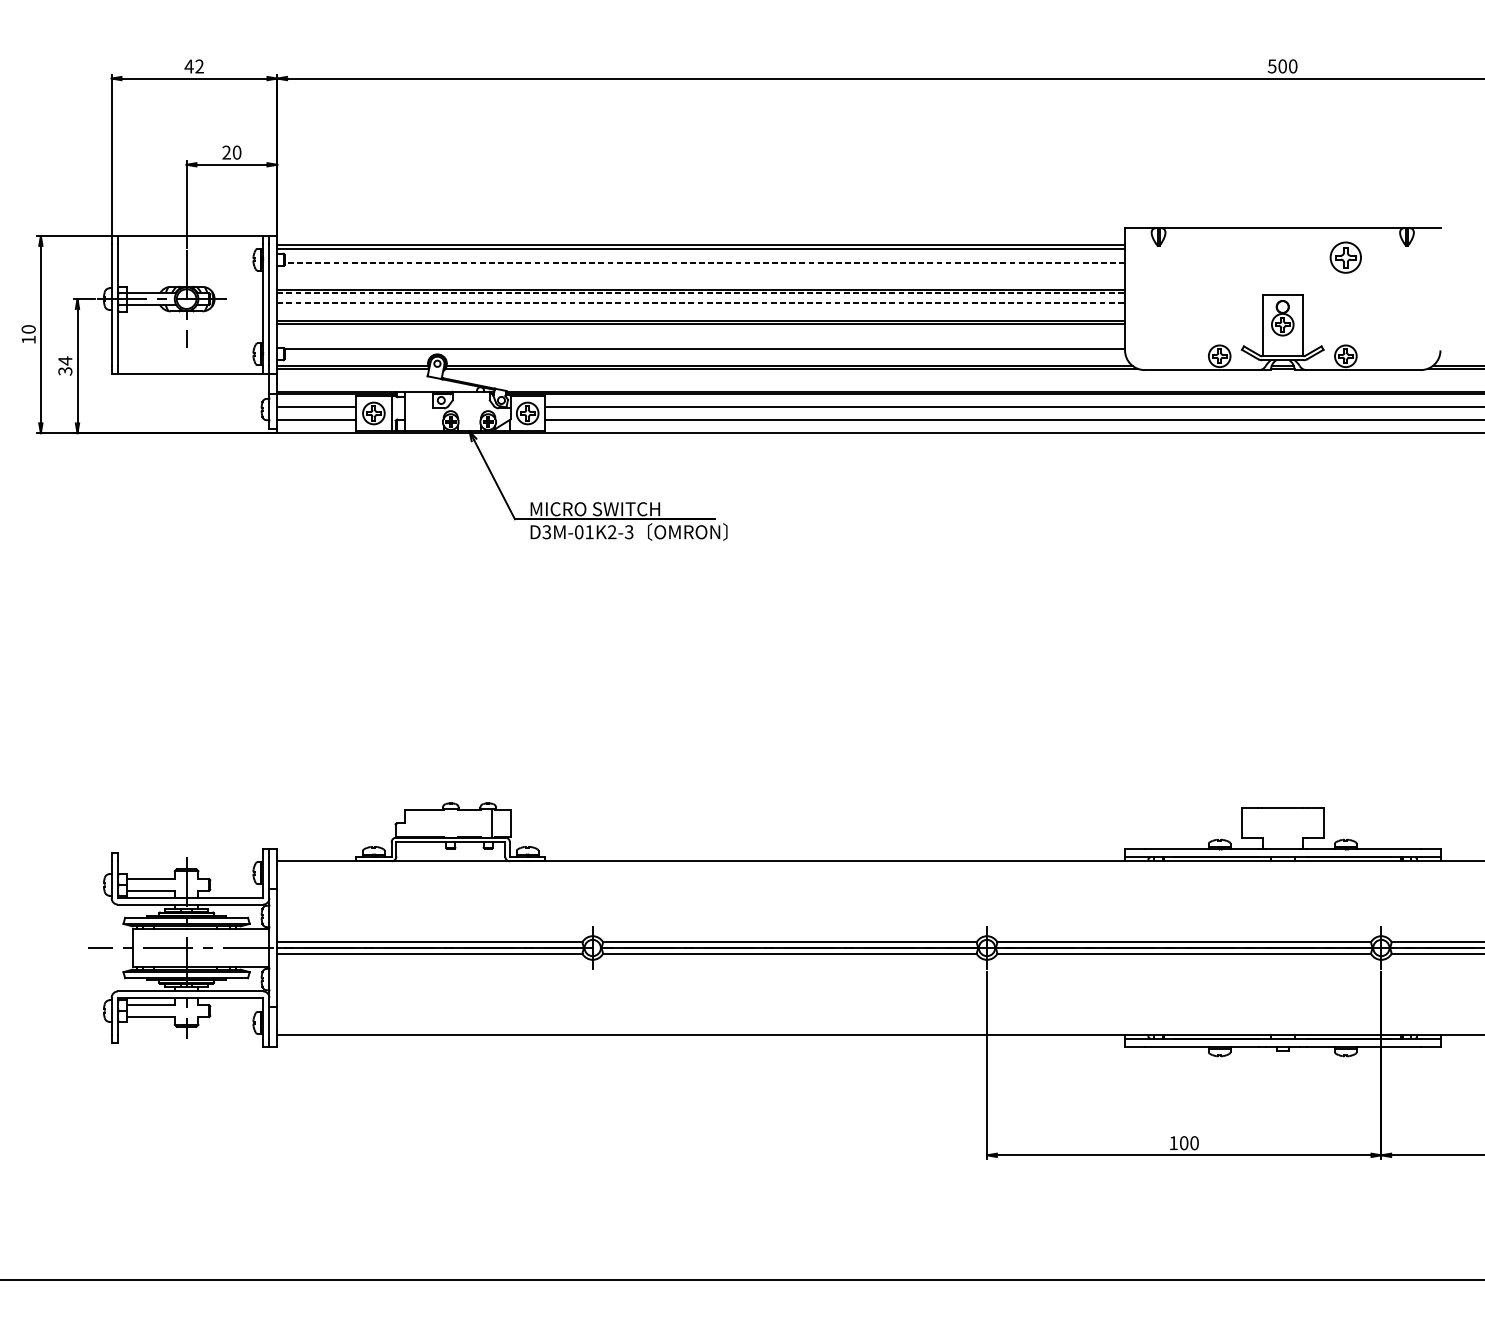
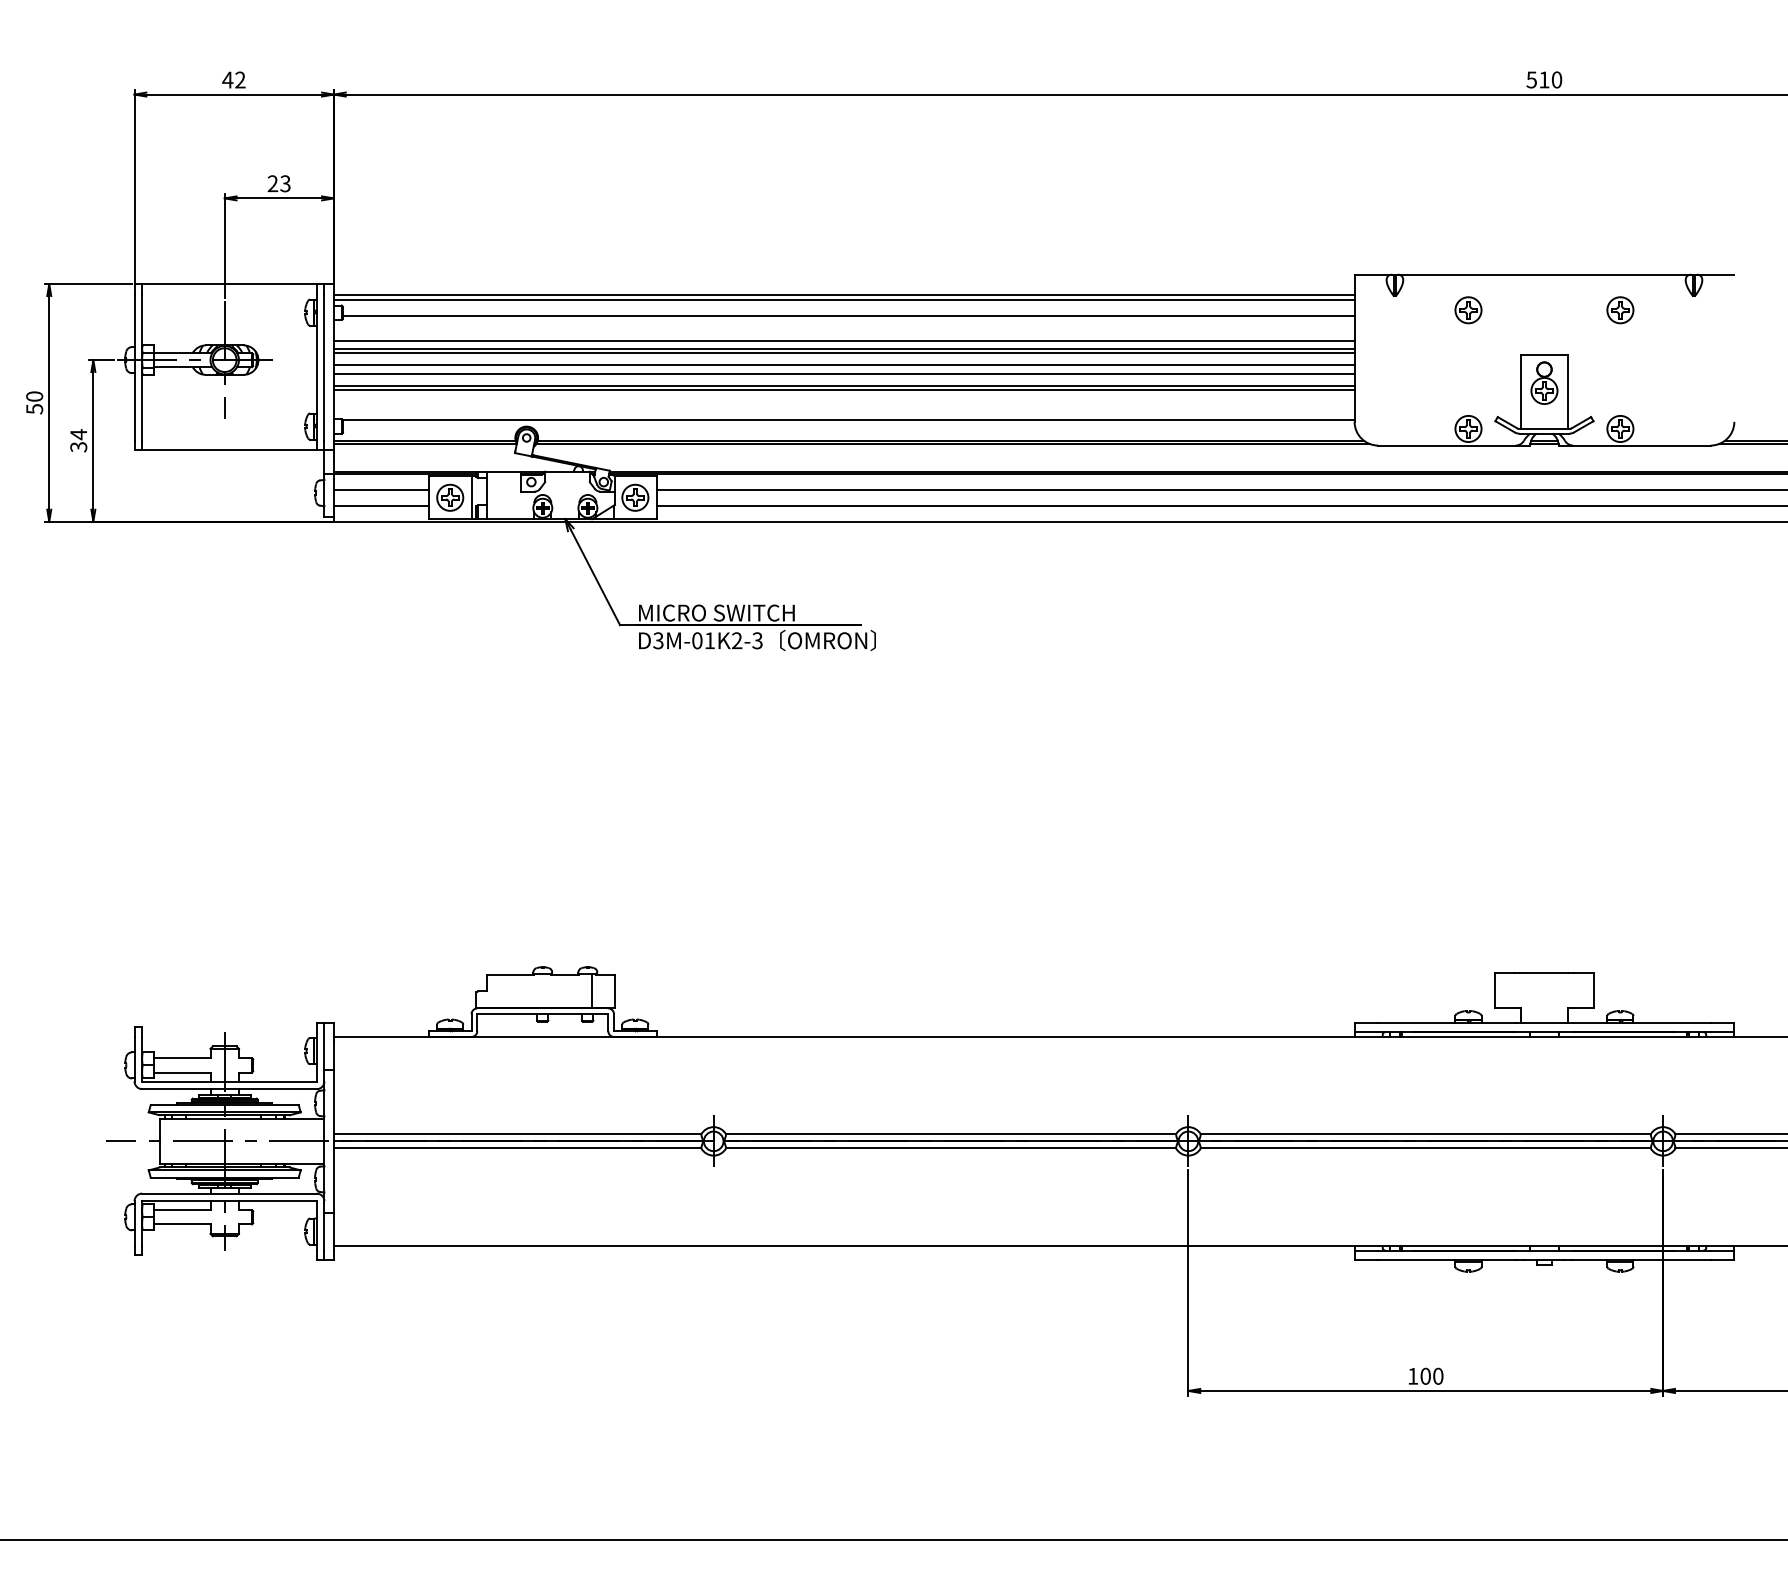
text: (1282, 66) -> (1544, 79), 500 -> 510
text: (237, 152) -> (285, 183), 20 -> 23
part: (1219, 257) -> (1468, 310), added
part: (1345, 257) -> (1620, 310), size x0.71
line: (704, 262) -> (848, 316), dashed -> solid
line: (700, 283) -> (843, 341), added
line: (701, 293) -> (844, 353), dashed -> solid
line: (701, 303) -> (844, 365), dashed -> solid
line: (700, 310) -> (843, 373), added
text: (28, 340) -> (34, 409), 10 -> 50

